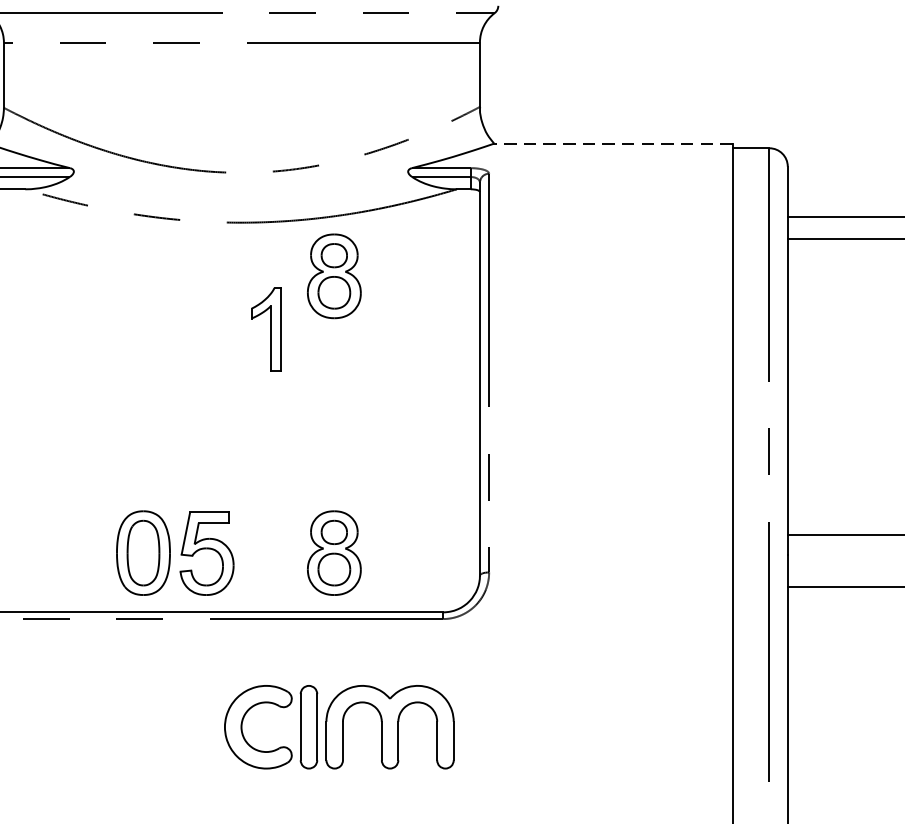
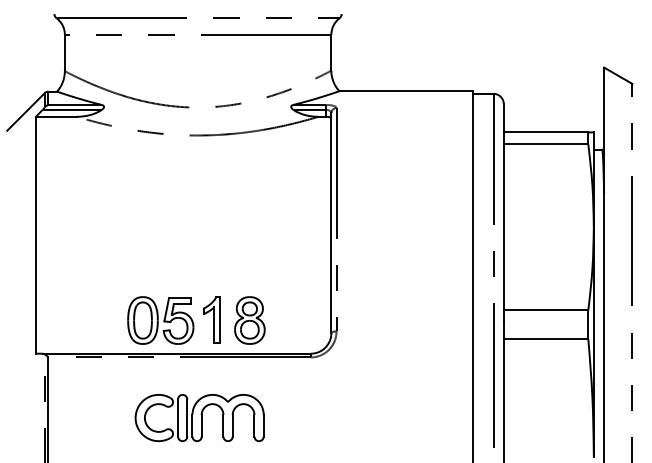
line: (612, 144) -> (405, 91), dashed -> solid
part: (333, 276) -> (249, 165), removed
part: (265, 328) -> (211, 319), moved
part: (339, 728) -> (199, 418), moved

